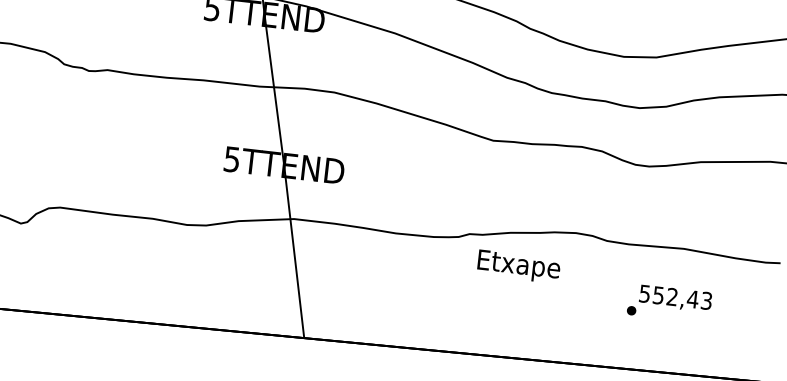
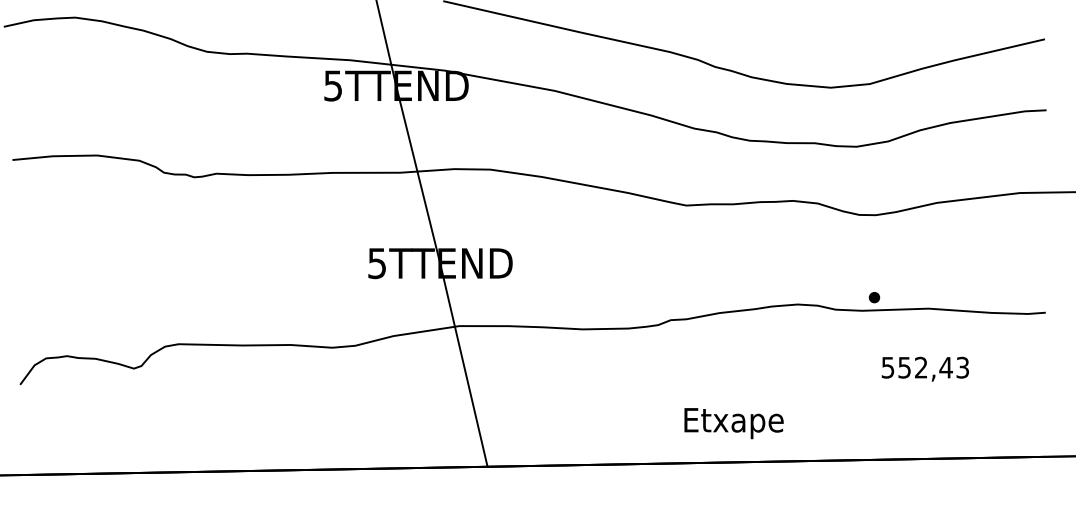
text: (518, 266) -> (733, 423), moved
part: (631, 310) -> (874, 297), moved

